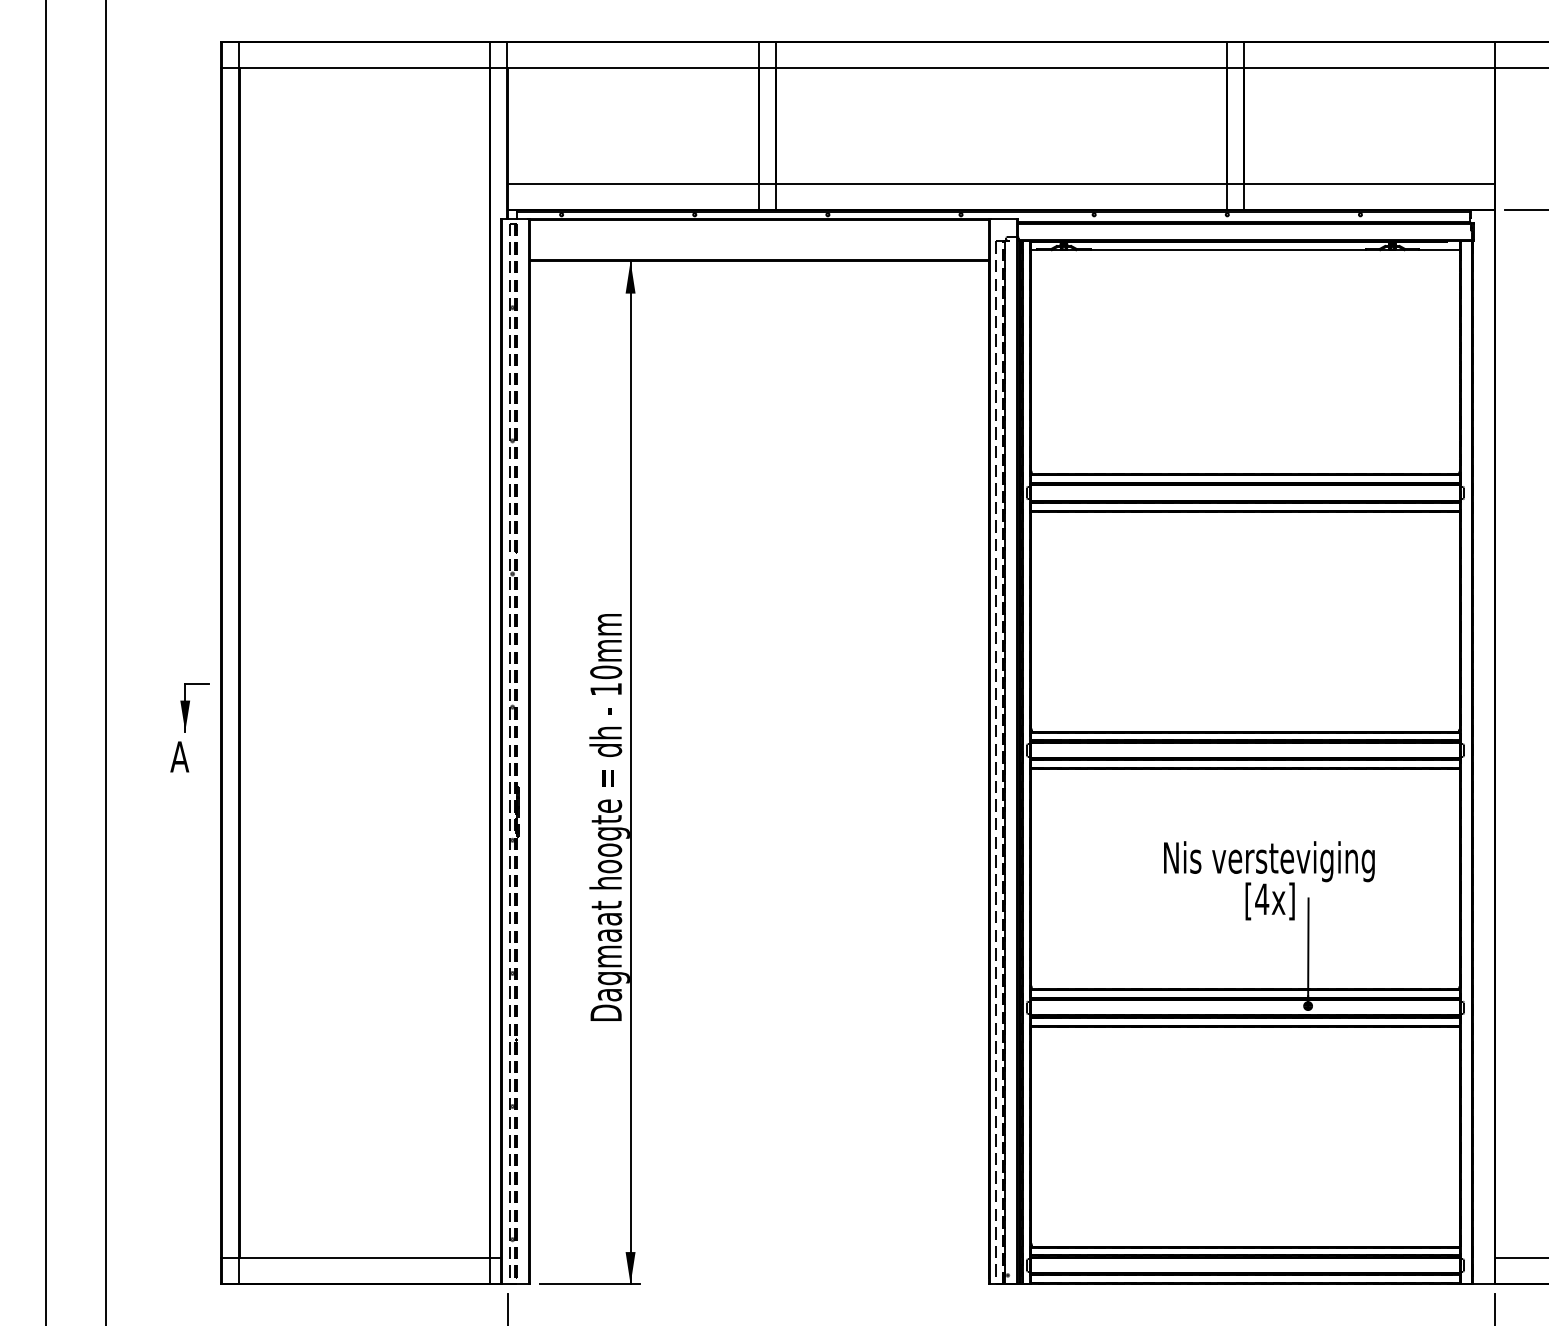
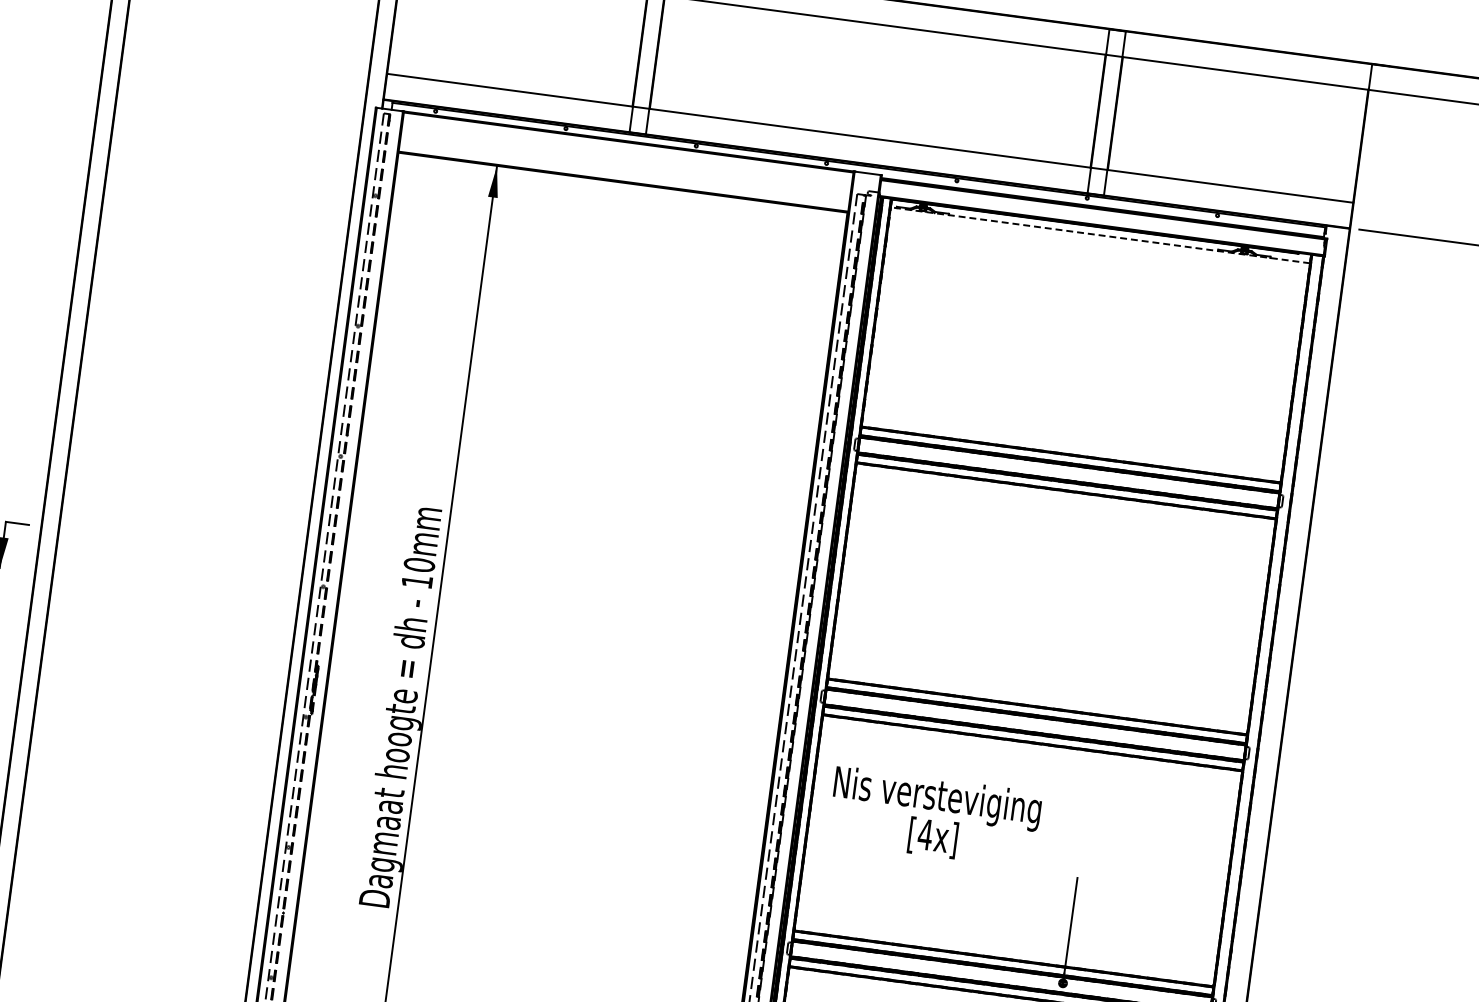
line: (1245, 250) -> (1100, 235), solid -> dashed
text: (1269, 880) -> (935, 817), moved

